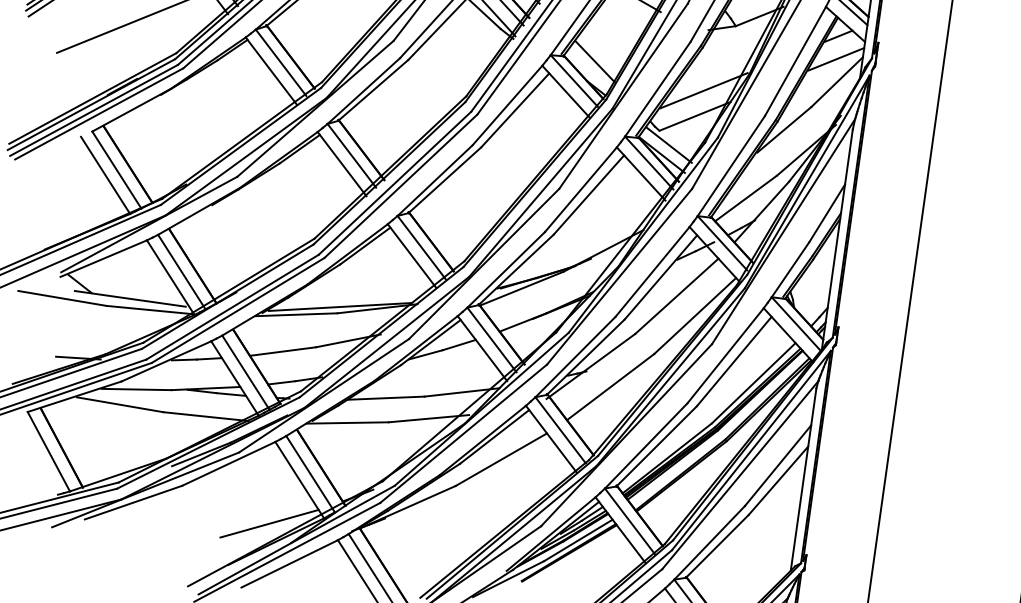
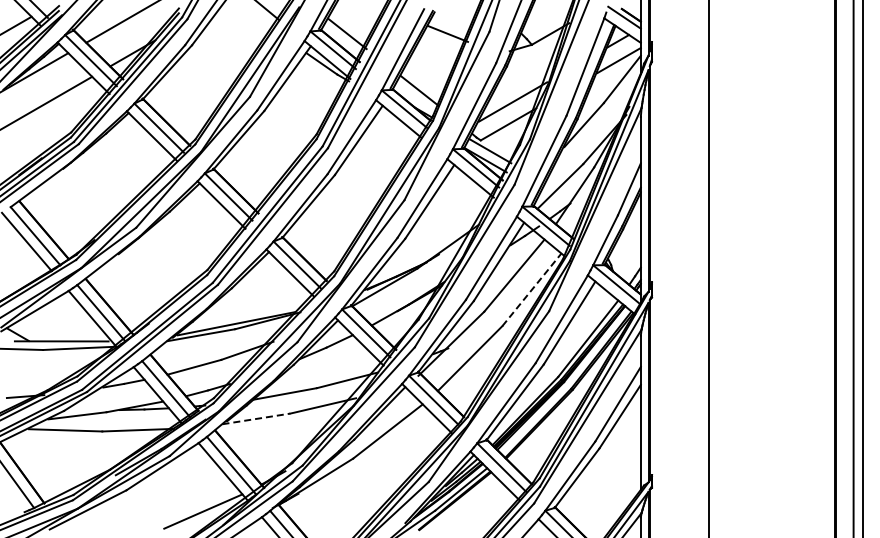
line: (694, 315) -> (531, 289), solid -> dashed
line: (347, 422) -> (256, 418), solid -> dashed

